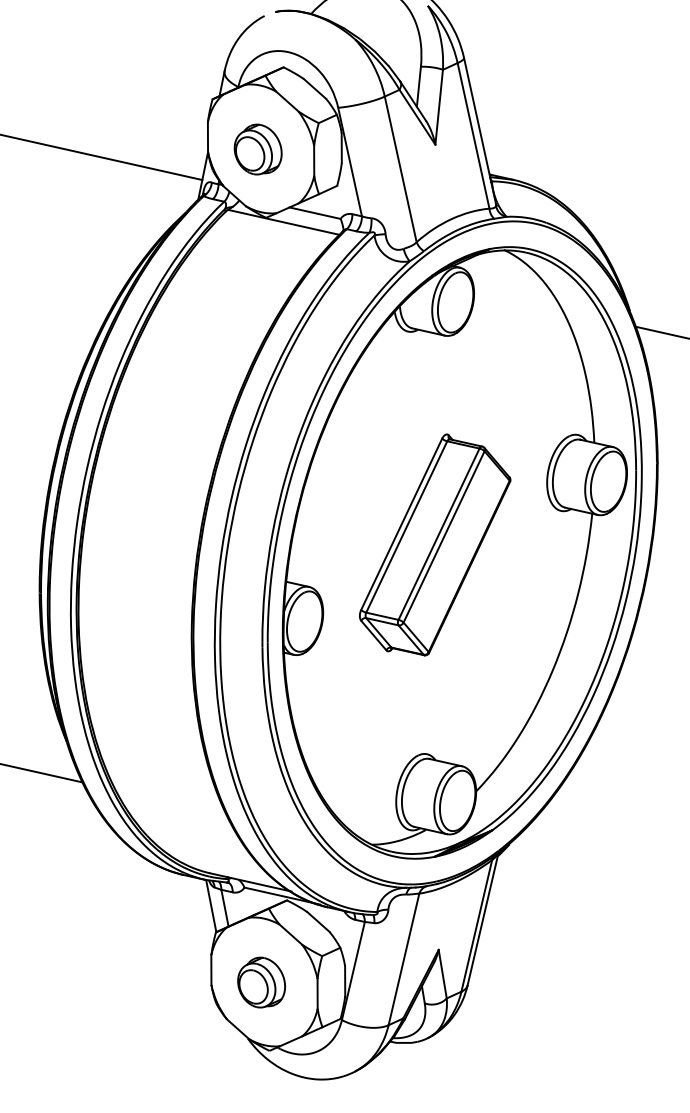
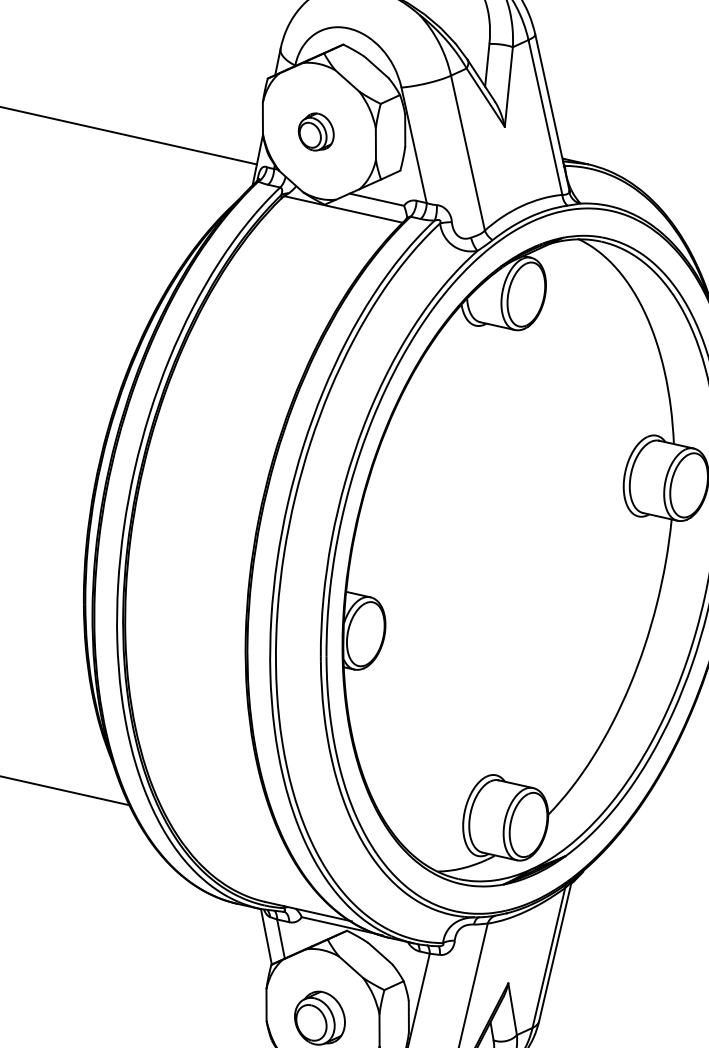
part: (257, 149) -> (315, 131), size x0.7
part: (435, 544) -> (504, 552), removed

